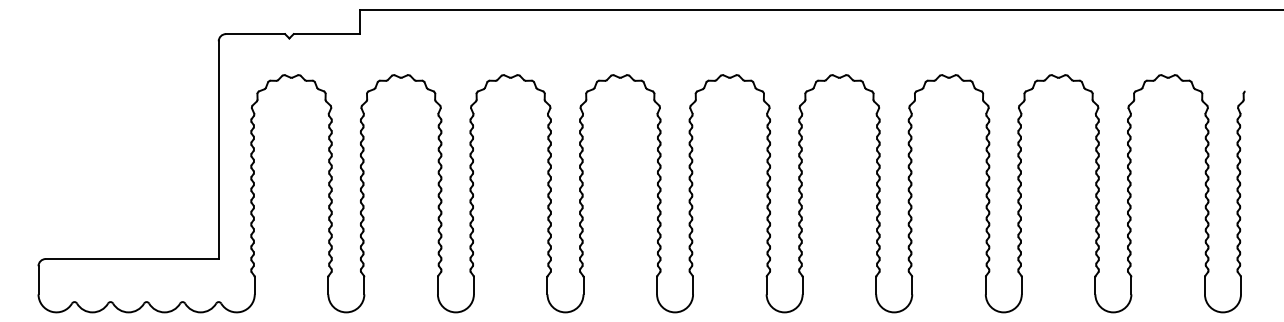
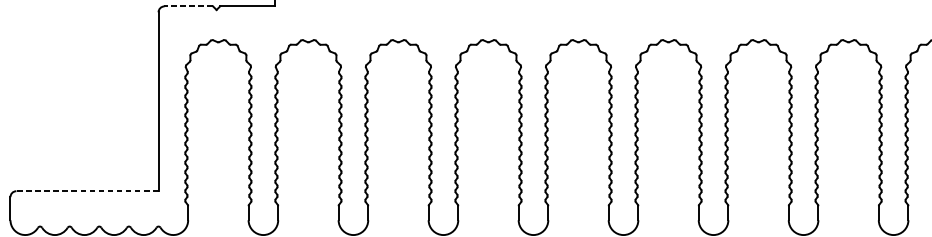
line: (255, 34) -> (188, 6), solid -> dashed
line: (132, 259) -> (87, 191), solid -> dashed

